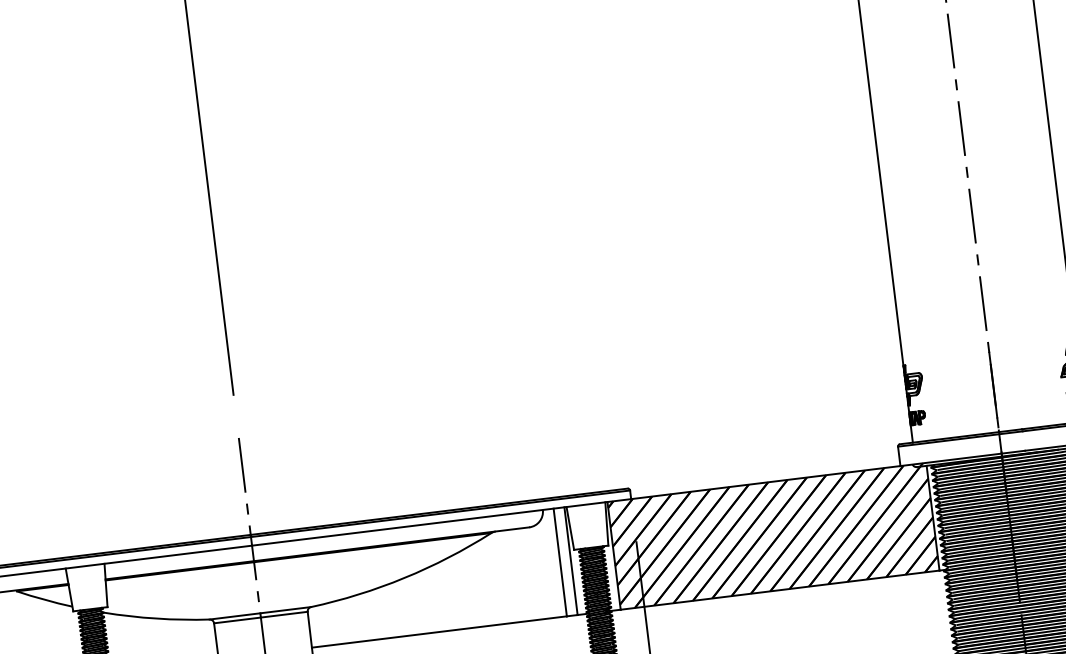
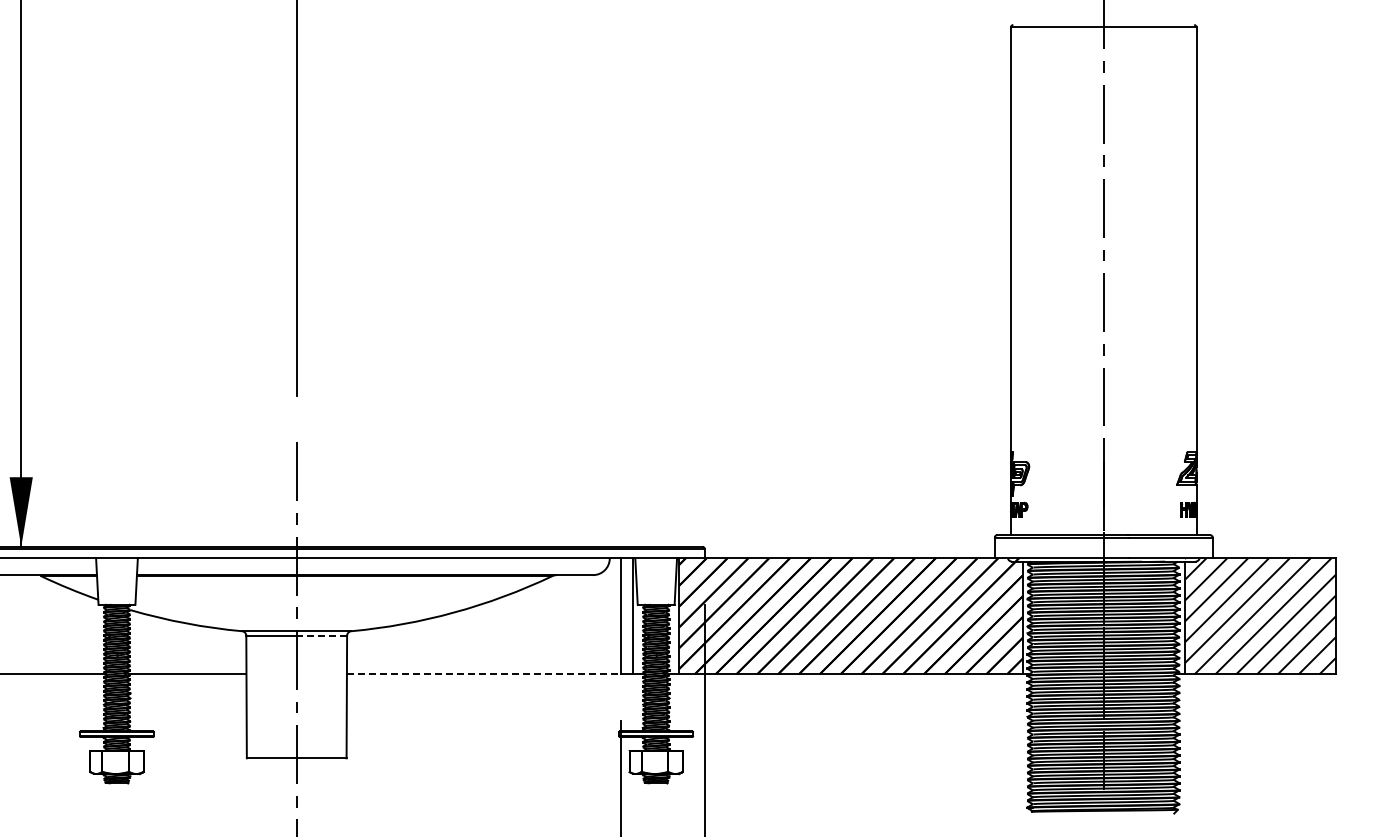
line: (283, 614) -> (321, 635), solid -> dashed
line: (439, 632) -> (484, 674), solid -> dashed

